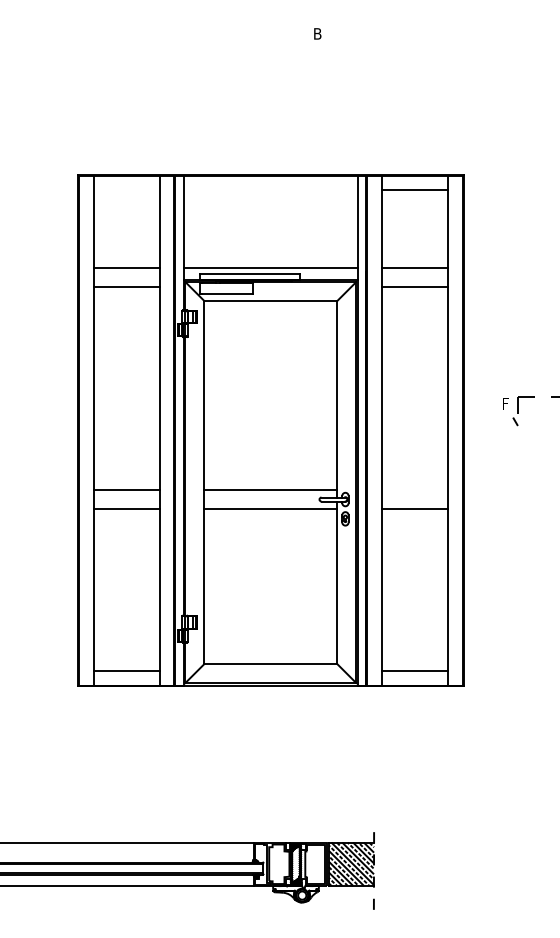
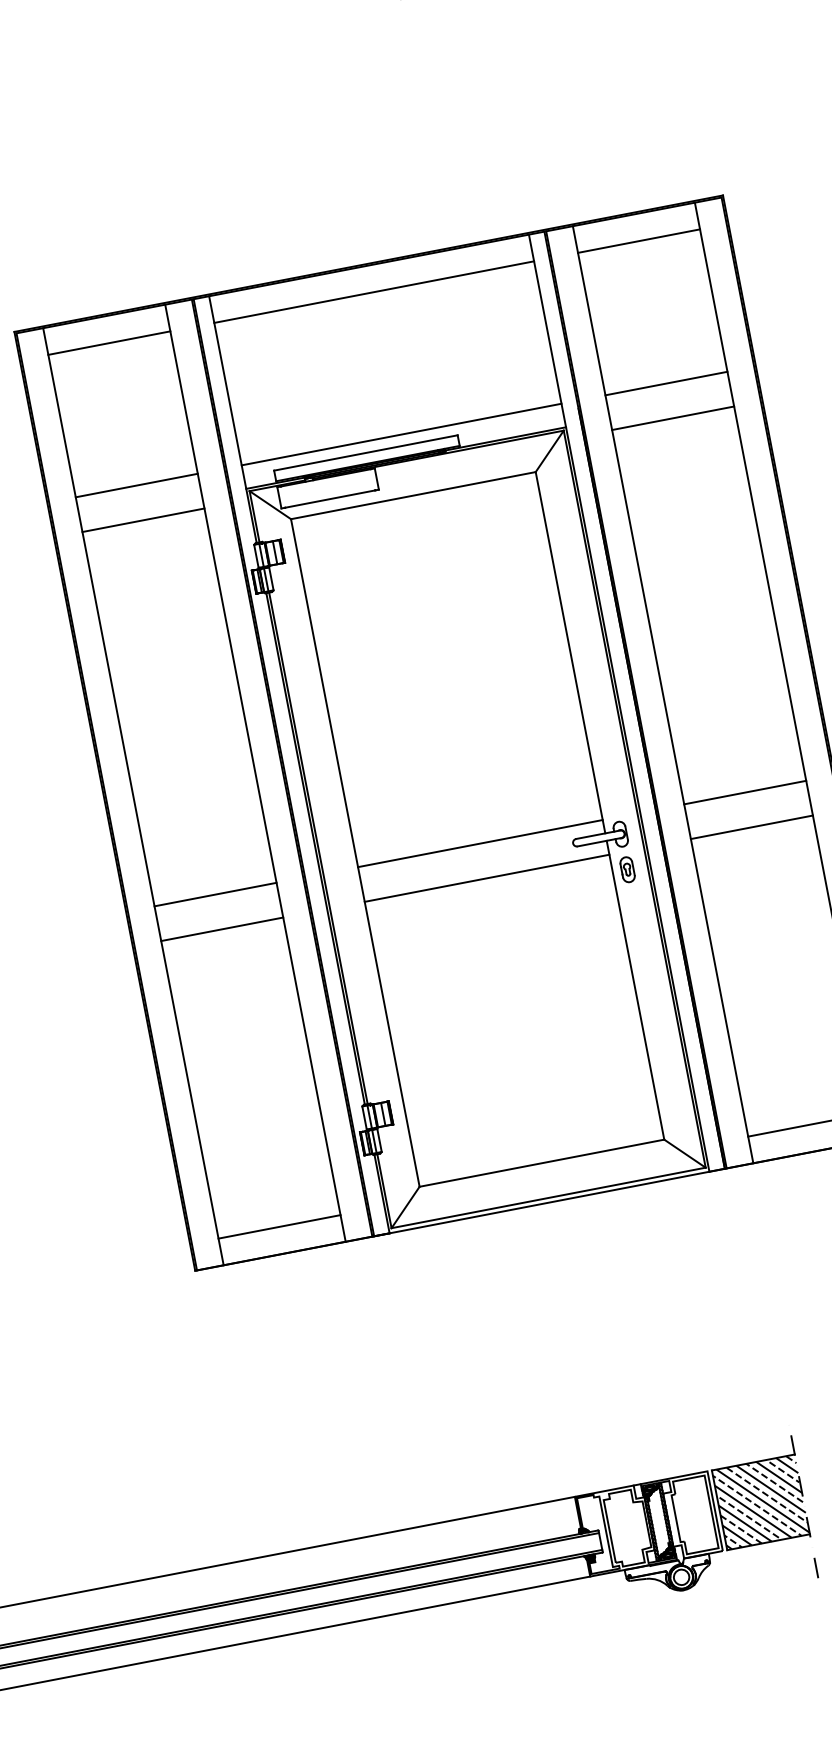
line: (126, 190) -> (109, 343), added
line: (270, 190) -> (373, 292), added
line: (414, 490) -> (744, 793), added

